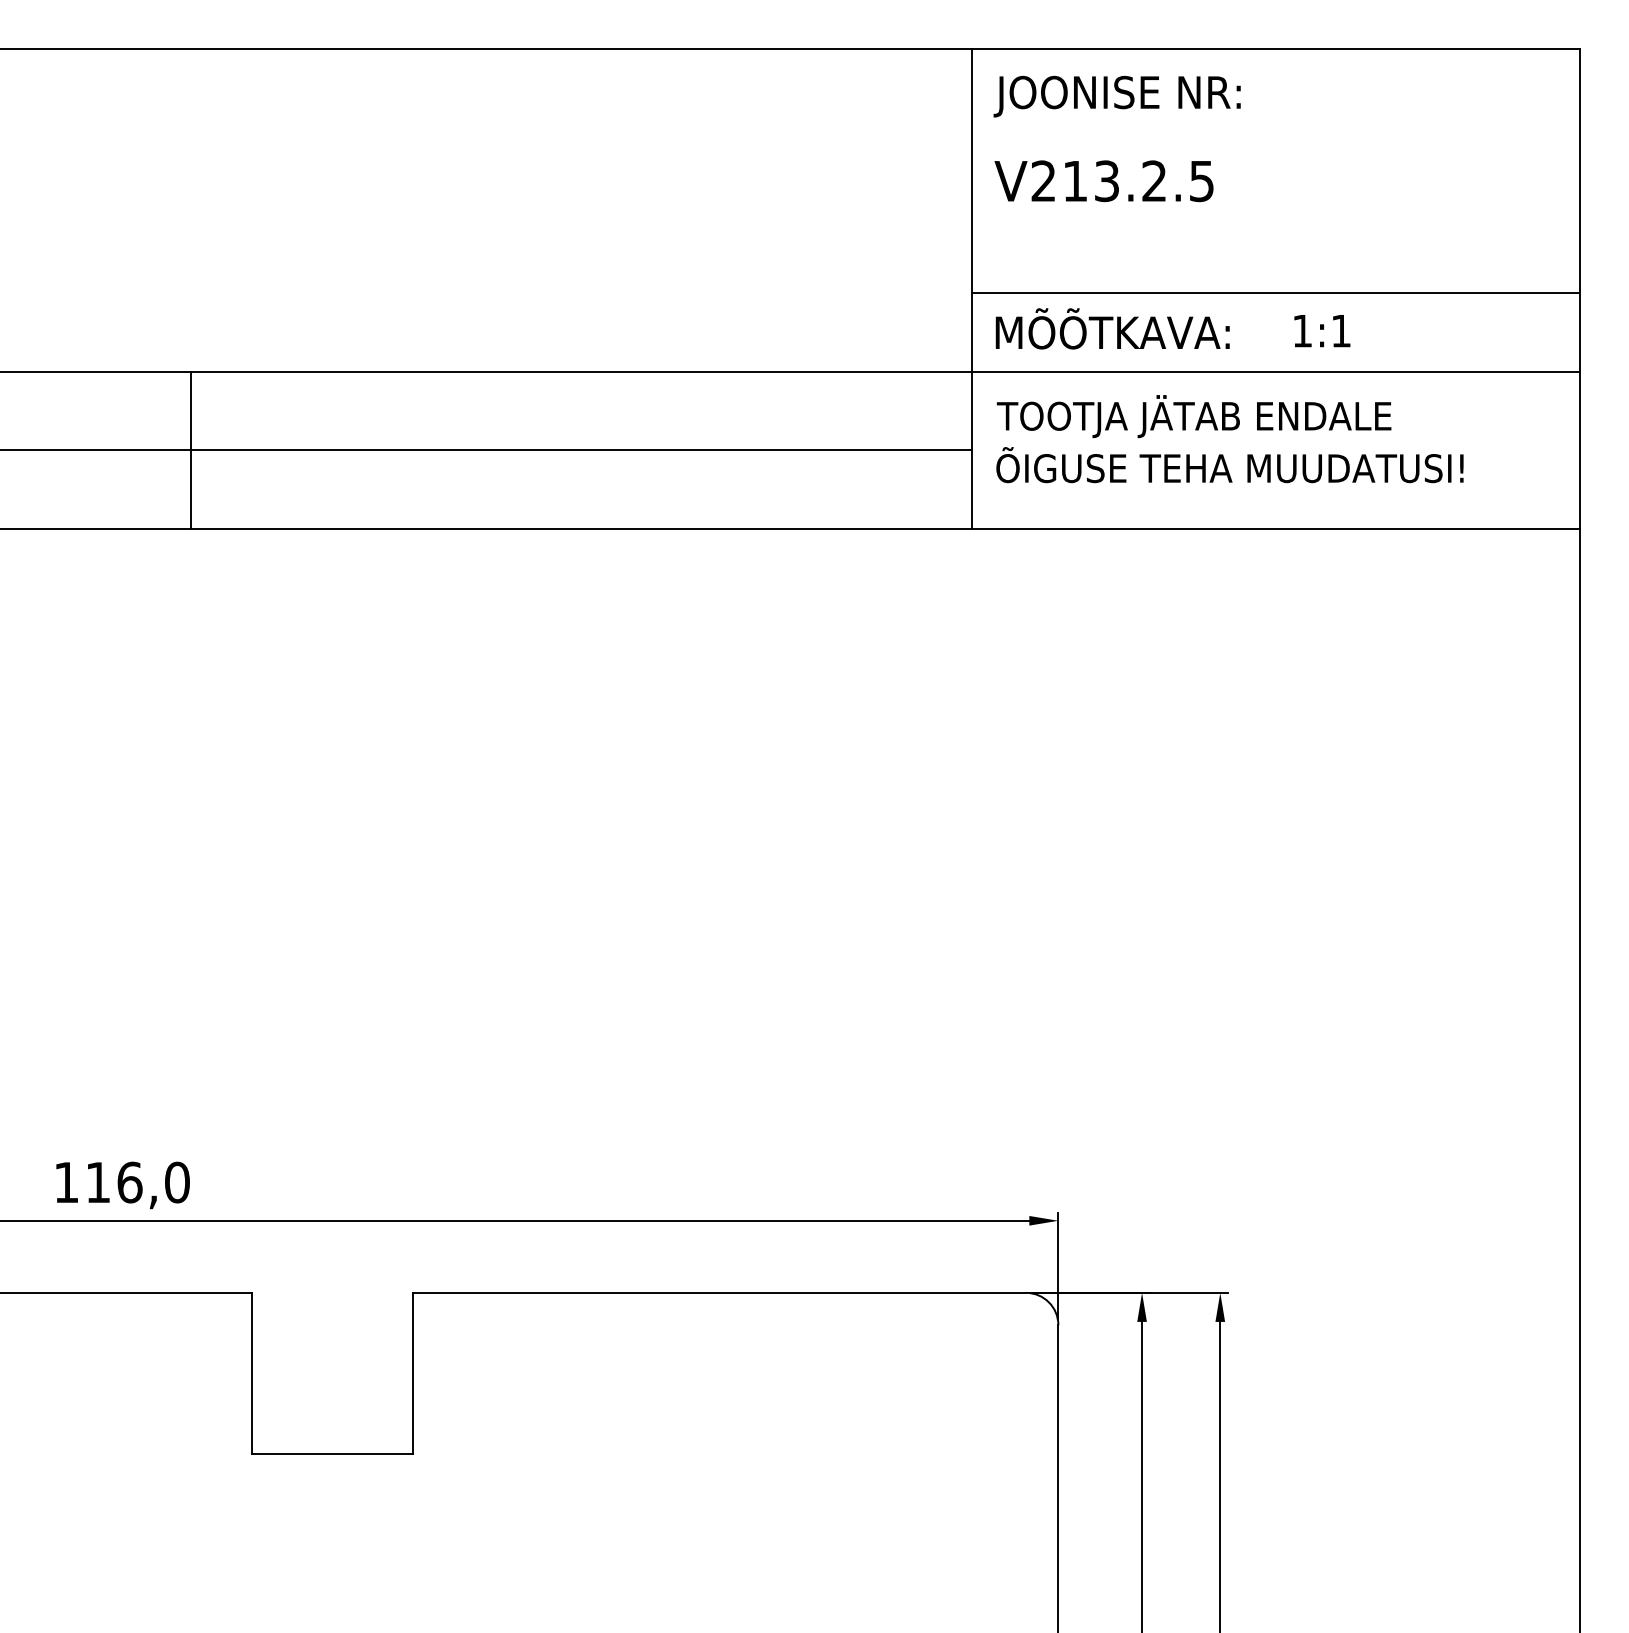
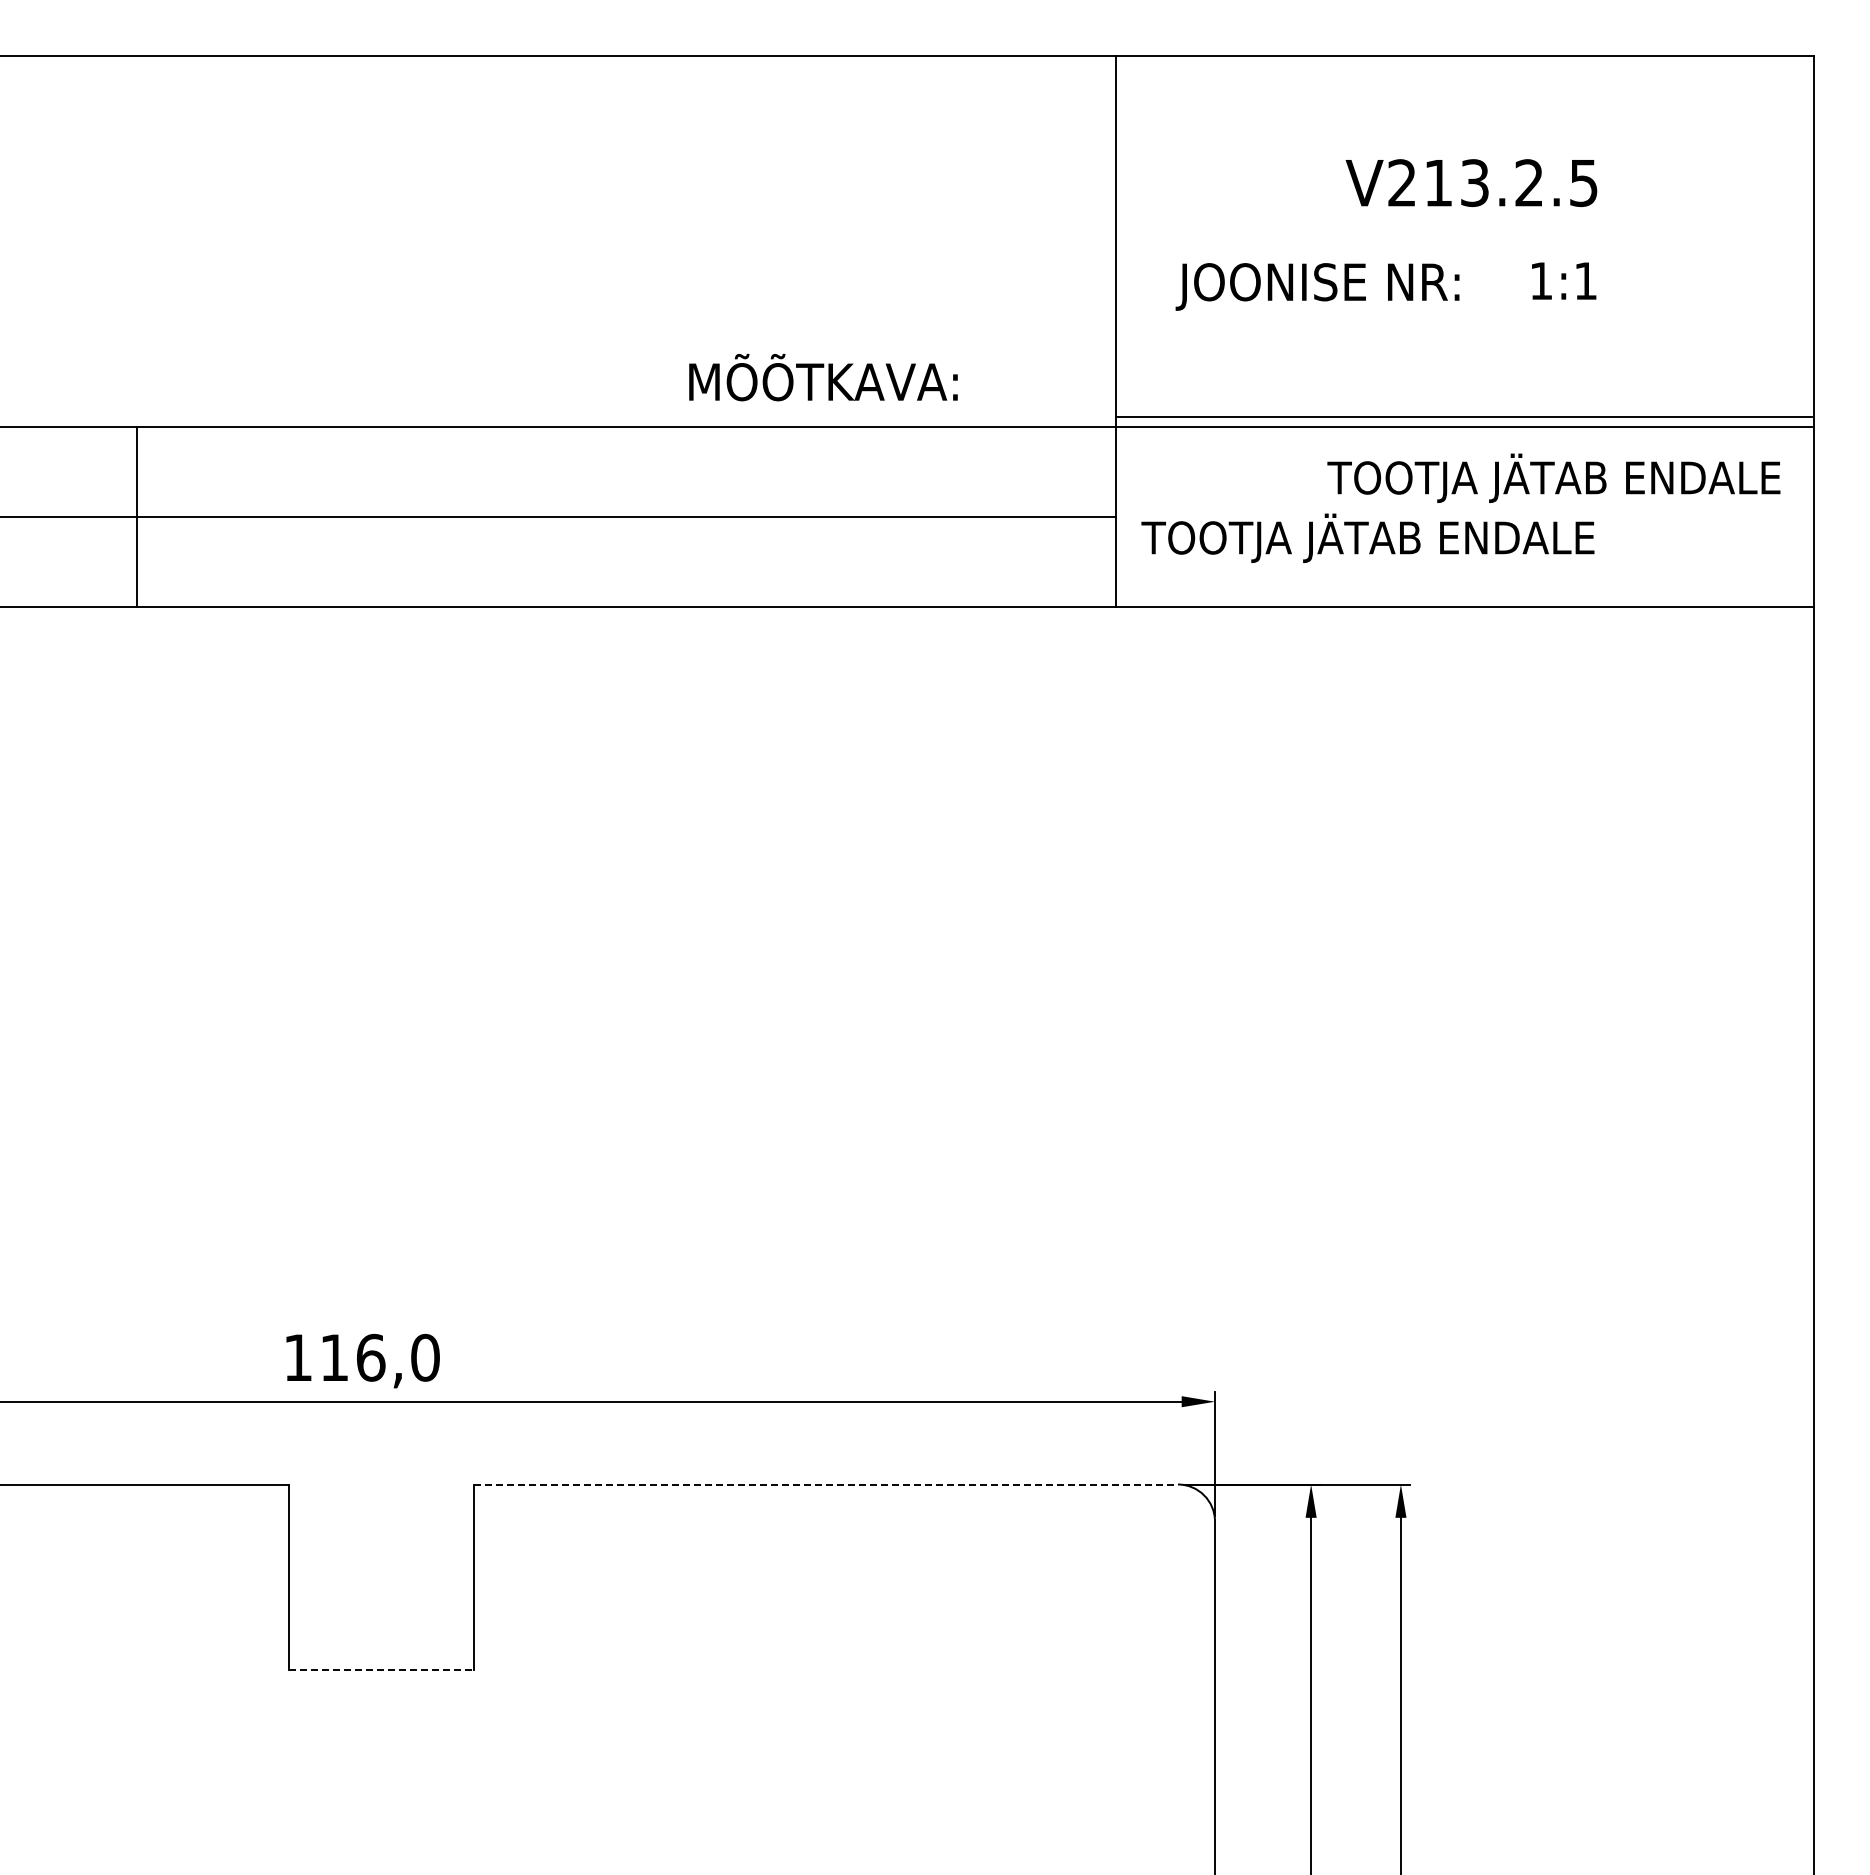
text: (1117, 96) -> (1317, 286), moved
text: (1104, 181) -> (1471, 183), moved
line: (1274, 293) -> (1463, 417), moved
text: (1112, 328) -> (823, 377), moved
text: (1322, 330) -> (1564, 280), moved
text: (1193, 415) -> (1553, 477), moved
line: (190, 449) -> (136, 516), moved
text: (1228, 468) -> (1410, 537), ÕIGUSE TEHA MUUDATUSI! -> TOOTJA JÄTAB ENDALE
text: (122, 1184) -> (362, 1360), moved
line: (720, 1292) -> (826, 1484), solid -> dashed
line: (332, 1453) -> (381, 1669), solid -> dashed

